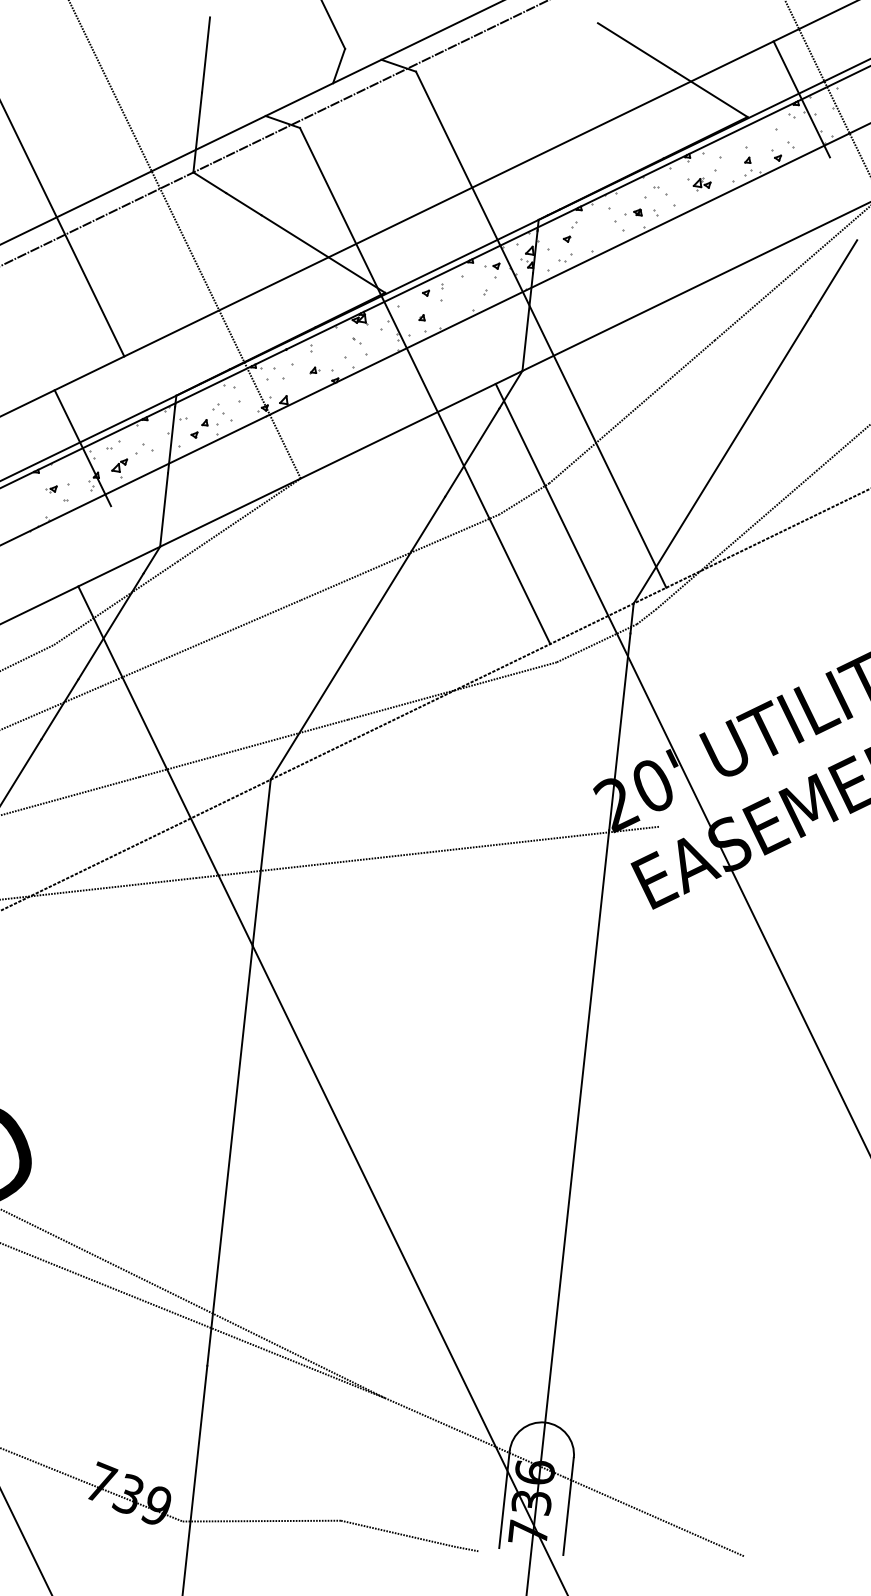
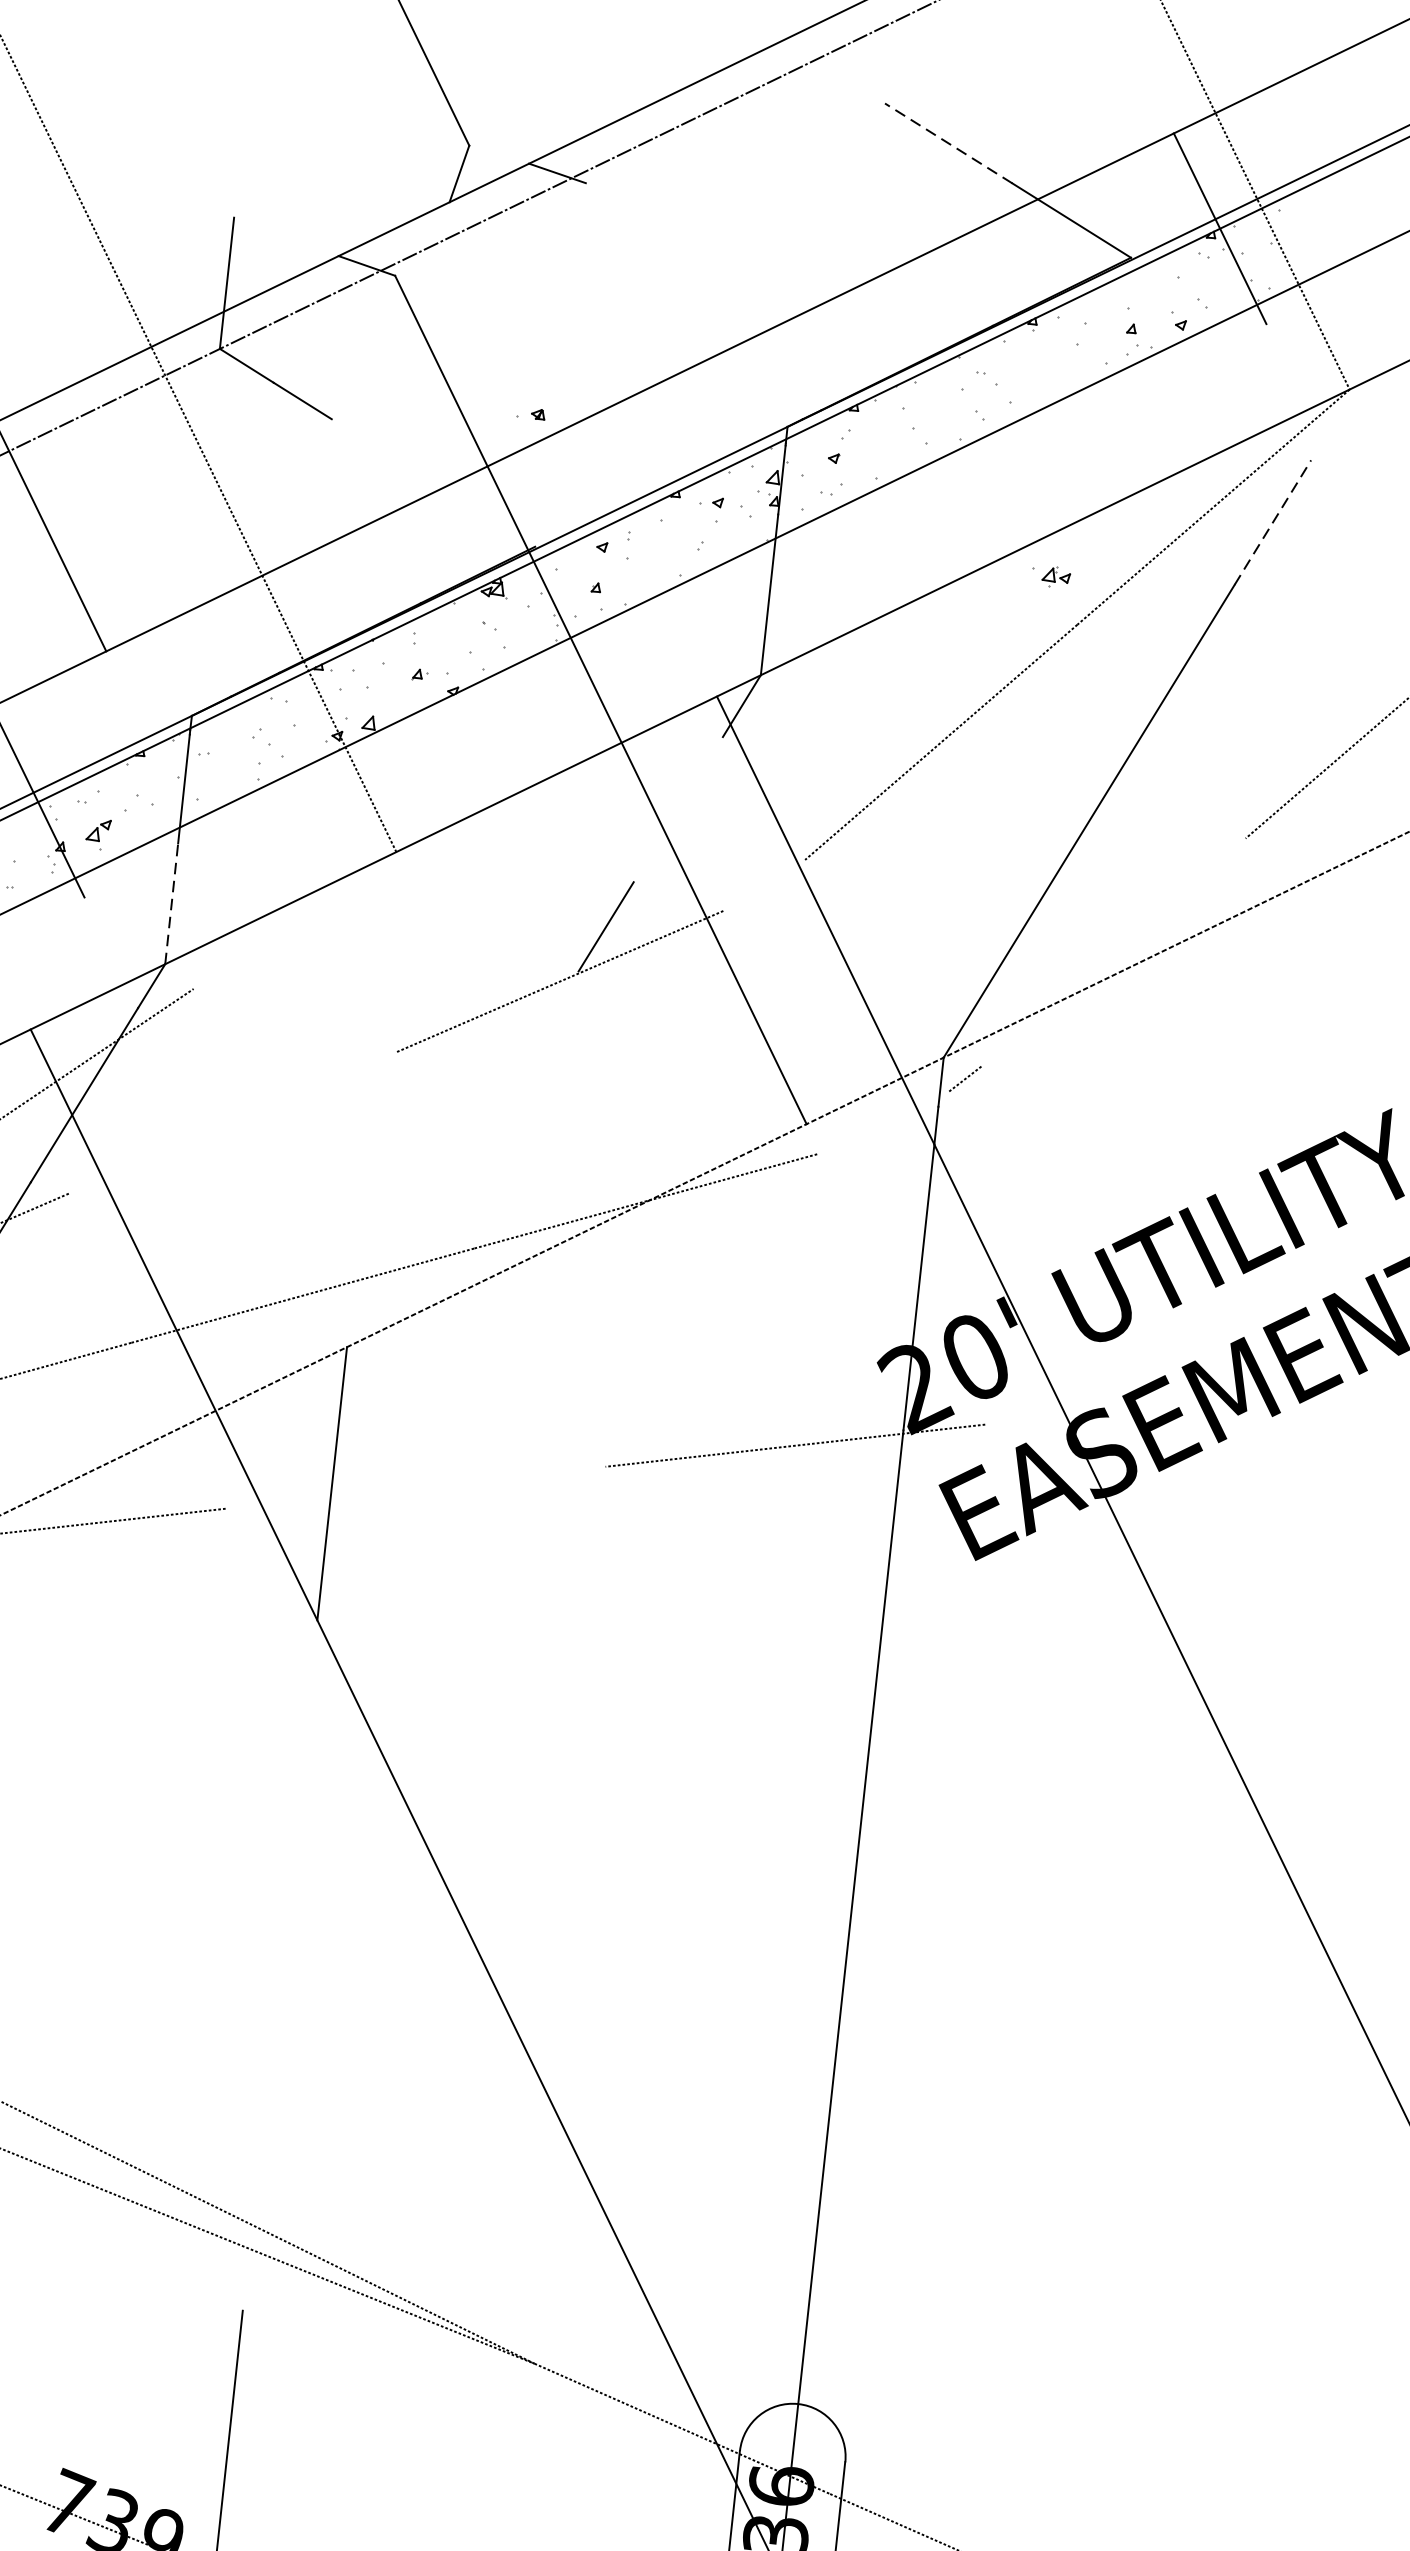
line: (636, 47) -> (948, 143), solid -> dashed
line: (206, 54) -> (241, 154), removed
part: (699, 184) -> (1051, 577), moved
part: (633, 212) -> (530, 414), moved
line: (323, 253) -> (433, 482), removed
line: (834, 277) -> (1273, 521), solid -> dashed
line: (541, 329) -> (792, 607), removed
part: (199, 428) -> (229, 769), removed
line: (472, 452) -> (678, 809), removed
line: (524, 498) -> (764, 884), removed
line: (164, 510) -> (172, 904), solid -> dashed
line: (238, 519) -> (294, 919), removed
line: (736, 539) -> (1112, 952), removed
line: (200, 643) -> (231, 1123), removed
line: (596, 643) -> (882, 1123), removed
line: (340, 665) -> (461, 1159), removed
line: (311, 864) -> (414, 1486), removed
line: (229, 1155) -> (279, 1964), removed

